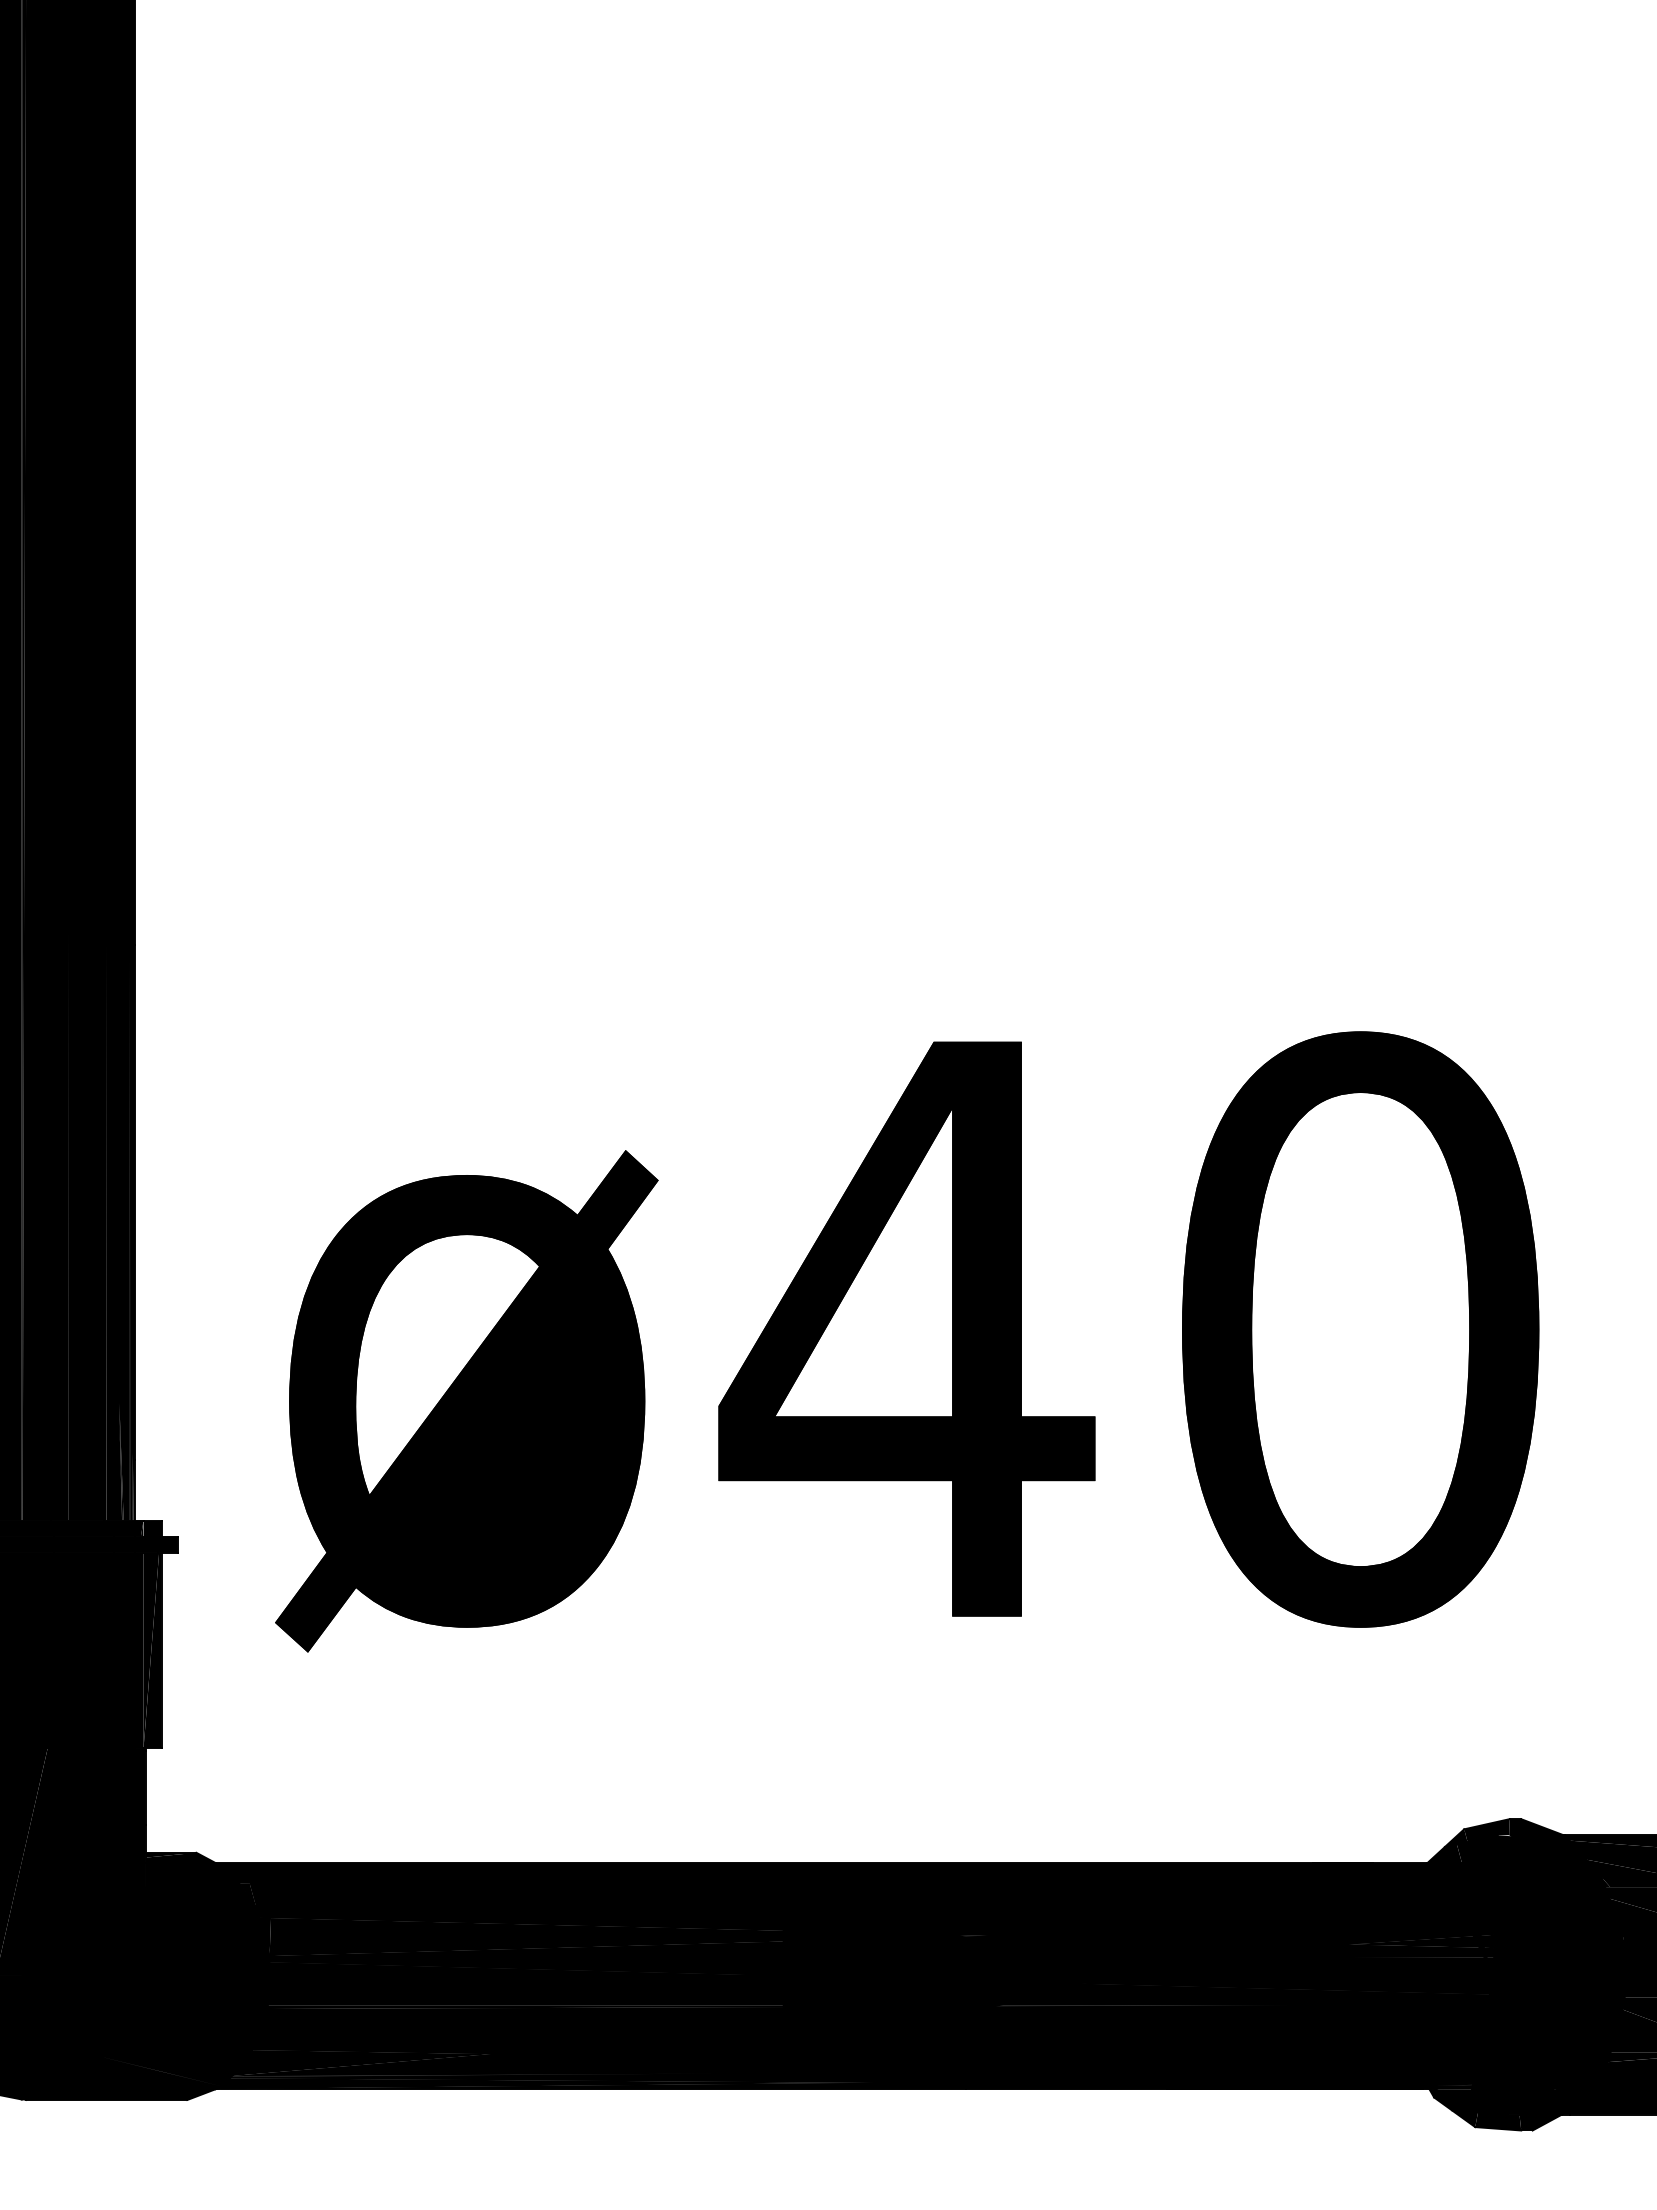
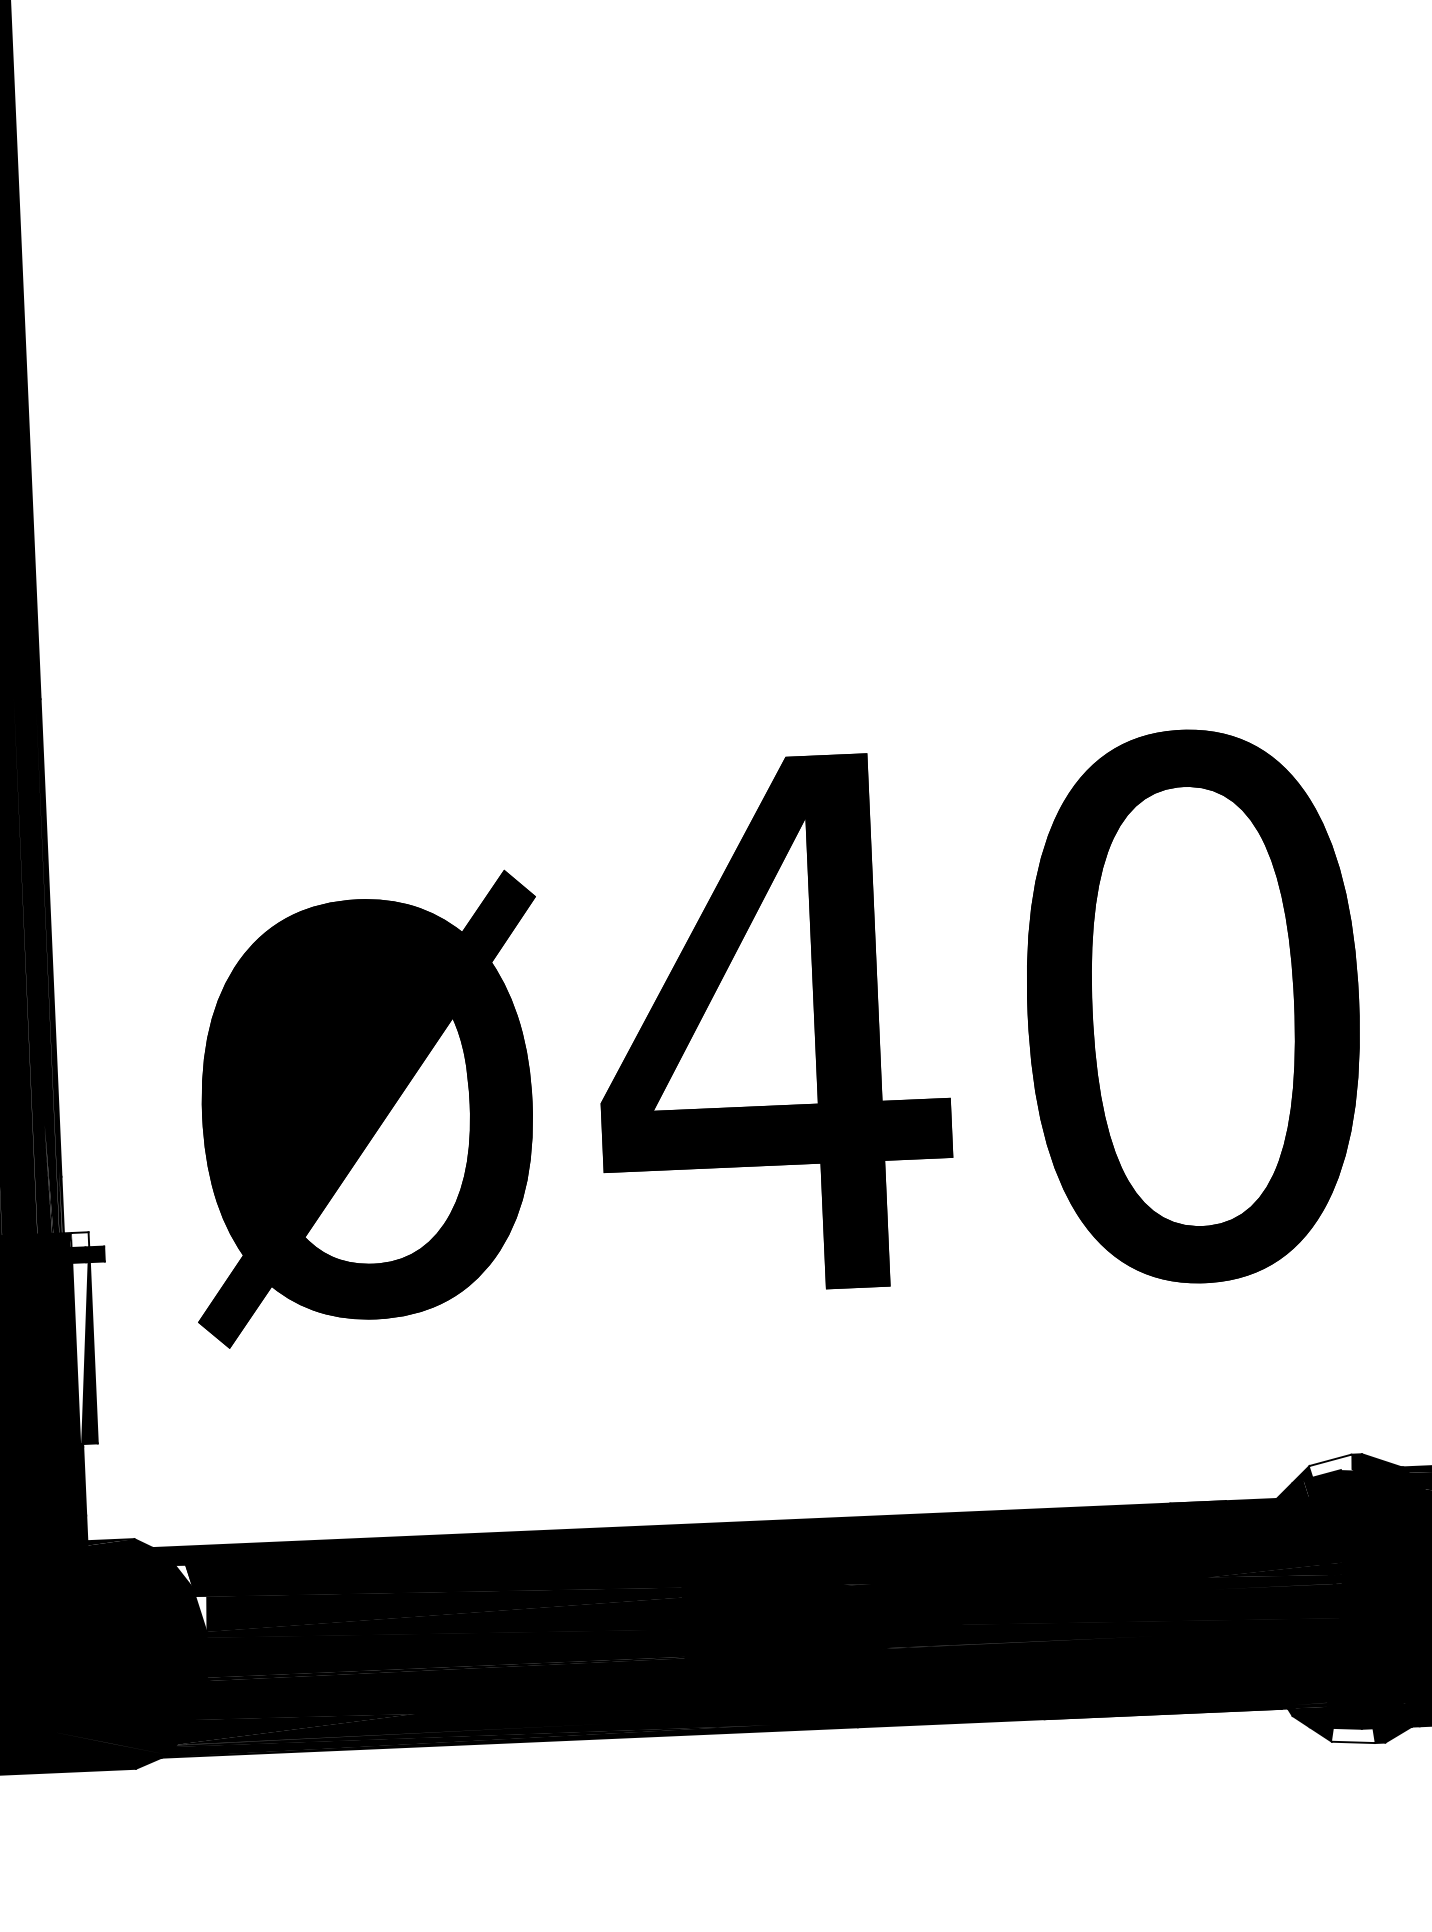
fill: (152, 1528) -> (80, 1240), removed
fill: (151, 1650) -> (84, 1353), removed
fill: (1486, 1830) -> (1330, 1466), removed
fill: (247, 1895) -> (183, 1576), removed
fill: (265, 1936) -> (201, 1613), removed
fill: (1498, 2121) -> (1353, 1735), removed

